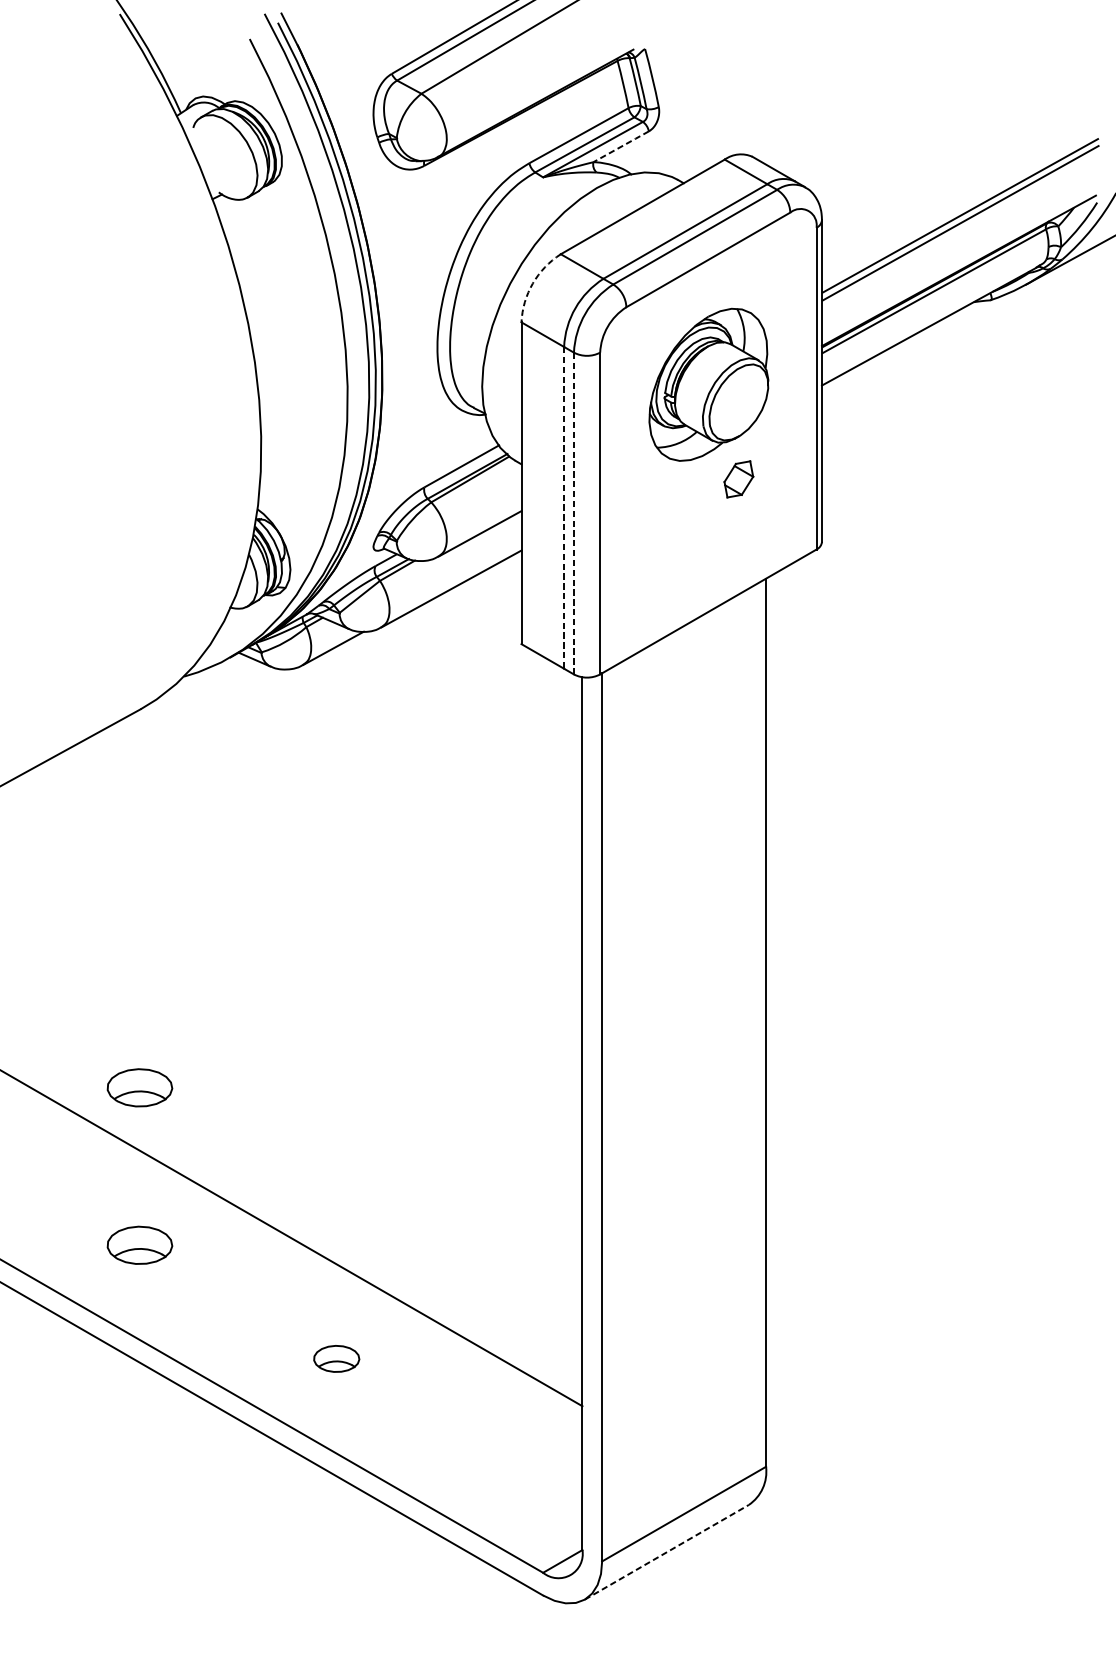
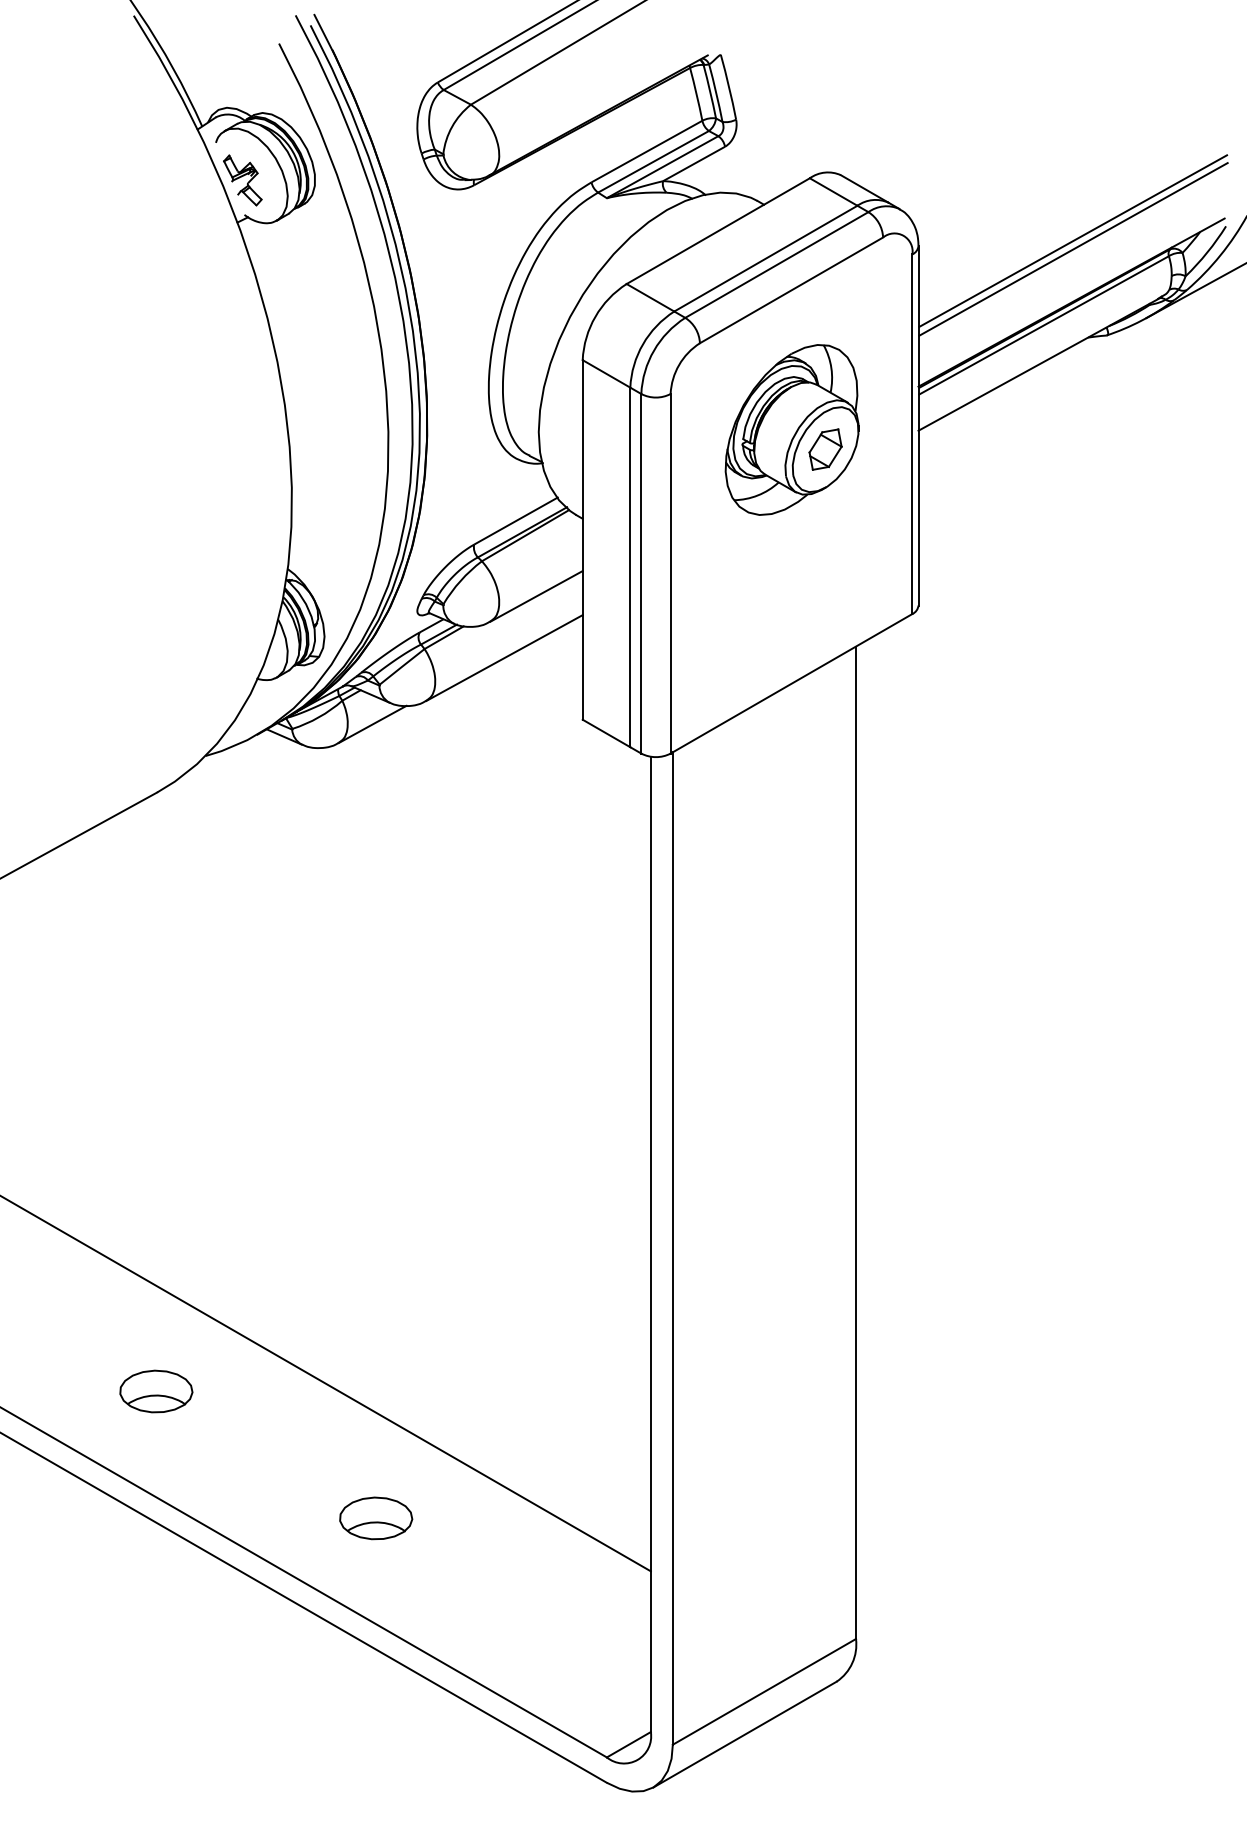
line: (621, 146) -> (694, 163), dashed -> solid
part: (217, 161) -> (242, 180), added
arc: (532, 283) -> (595, 316), dashed -> solid
part: (738, 479) -> (825, 449), moved
line: (564, 507) -> (630, 567), dashed -> solid
line: (574, 513) -> (641, 573), dashed -> solid
part: (140, 1087) -> (156, 1215), removed
part: (336, 1358) -> (376, 1518), size x1.43
line: (667, 1552) -> (745, 1734), dashed -> solid

